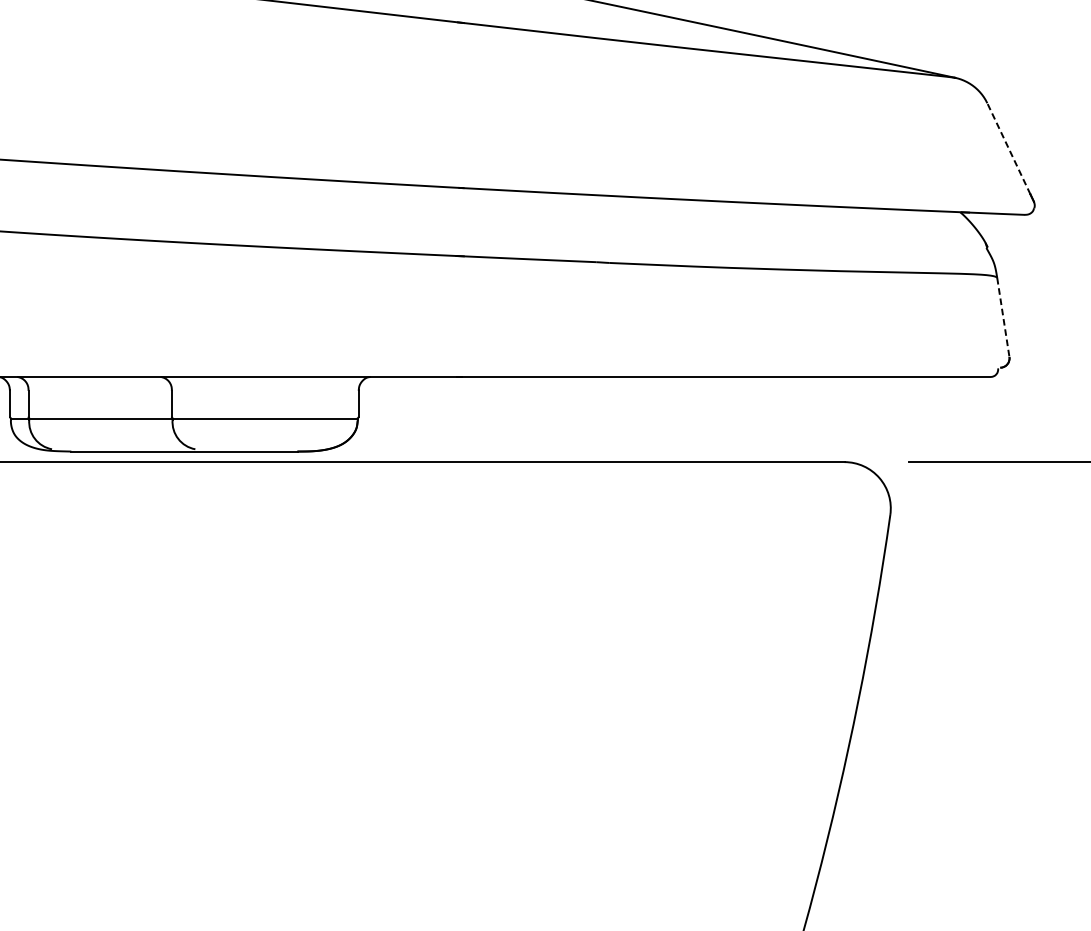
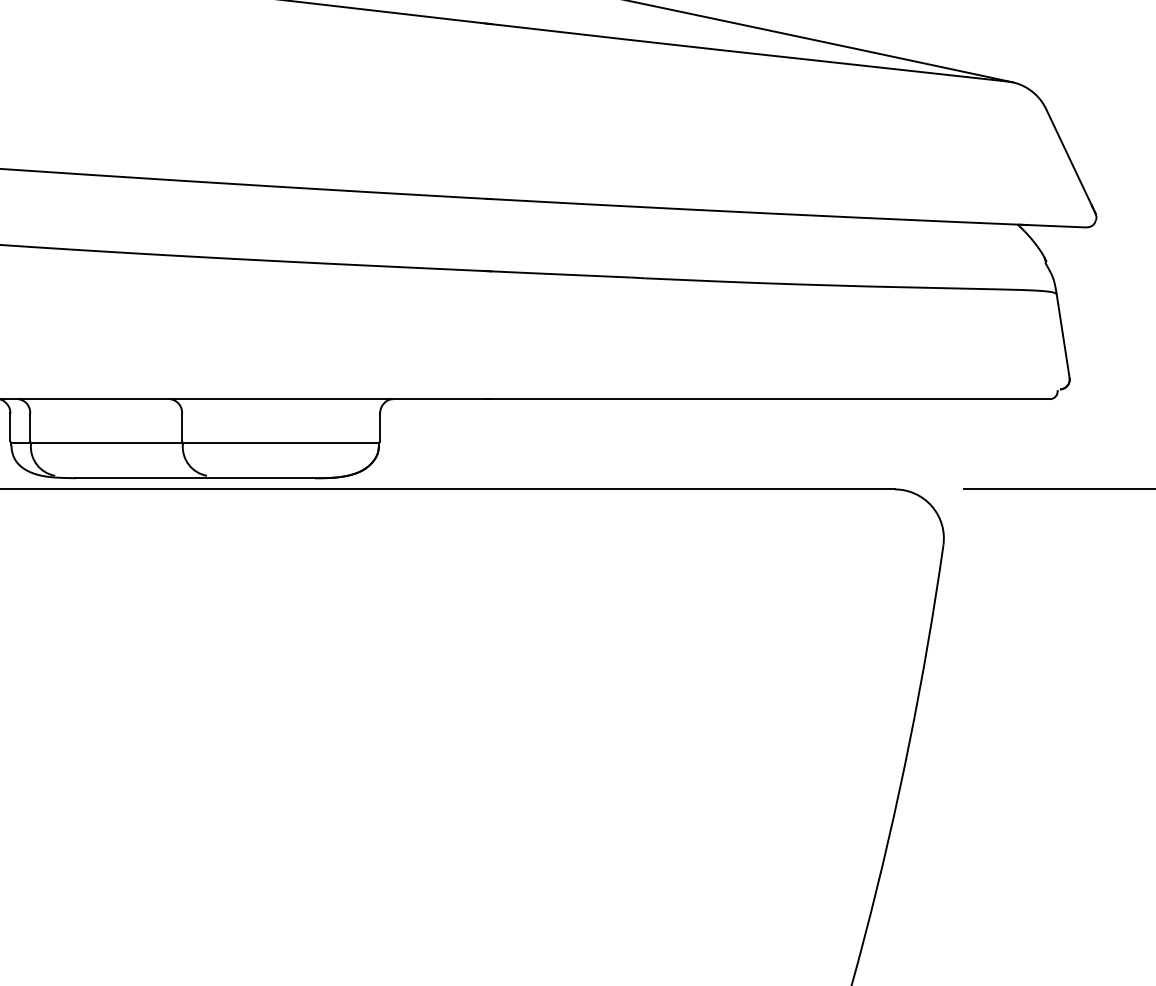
line: (1008, 148) -> (1068, 157), dashed -> solid
line: (1003, 317) -> (1063, 336), dashed -> solid

